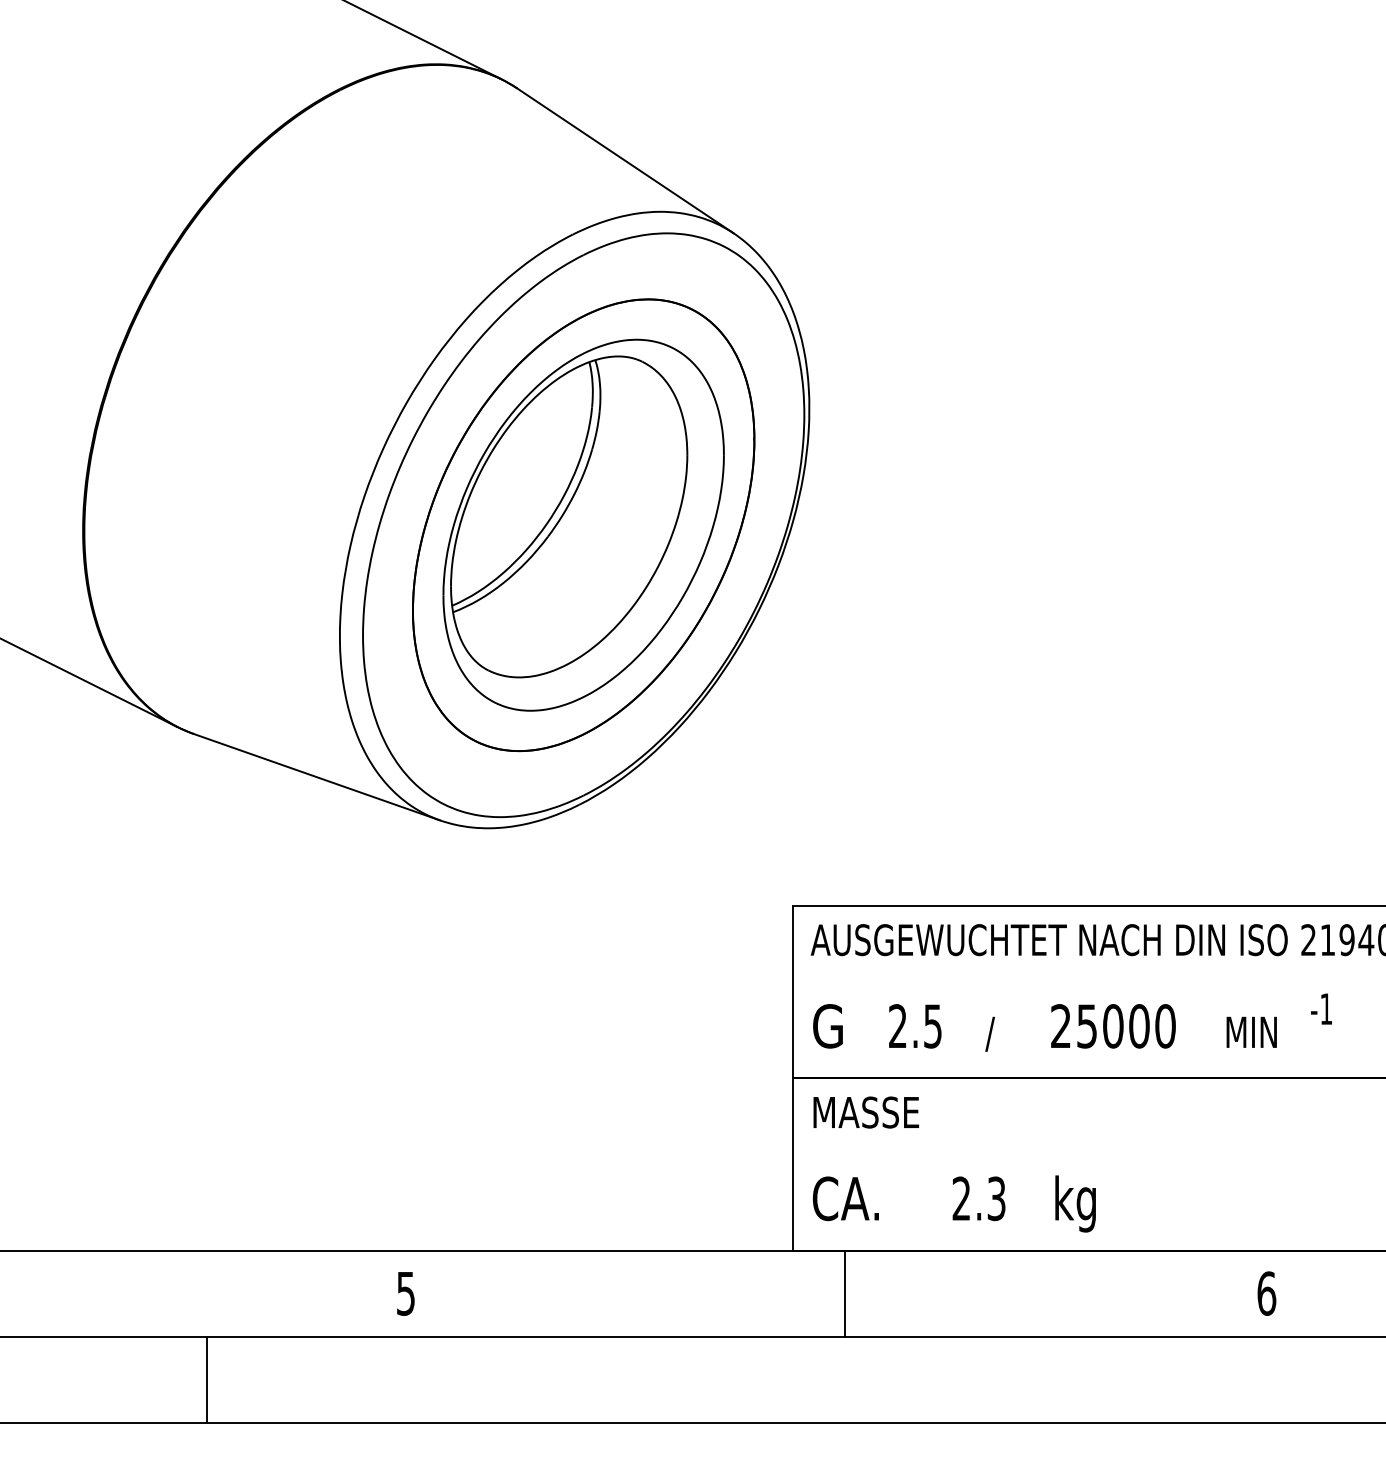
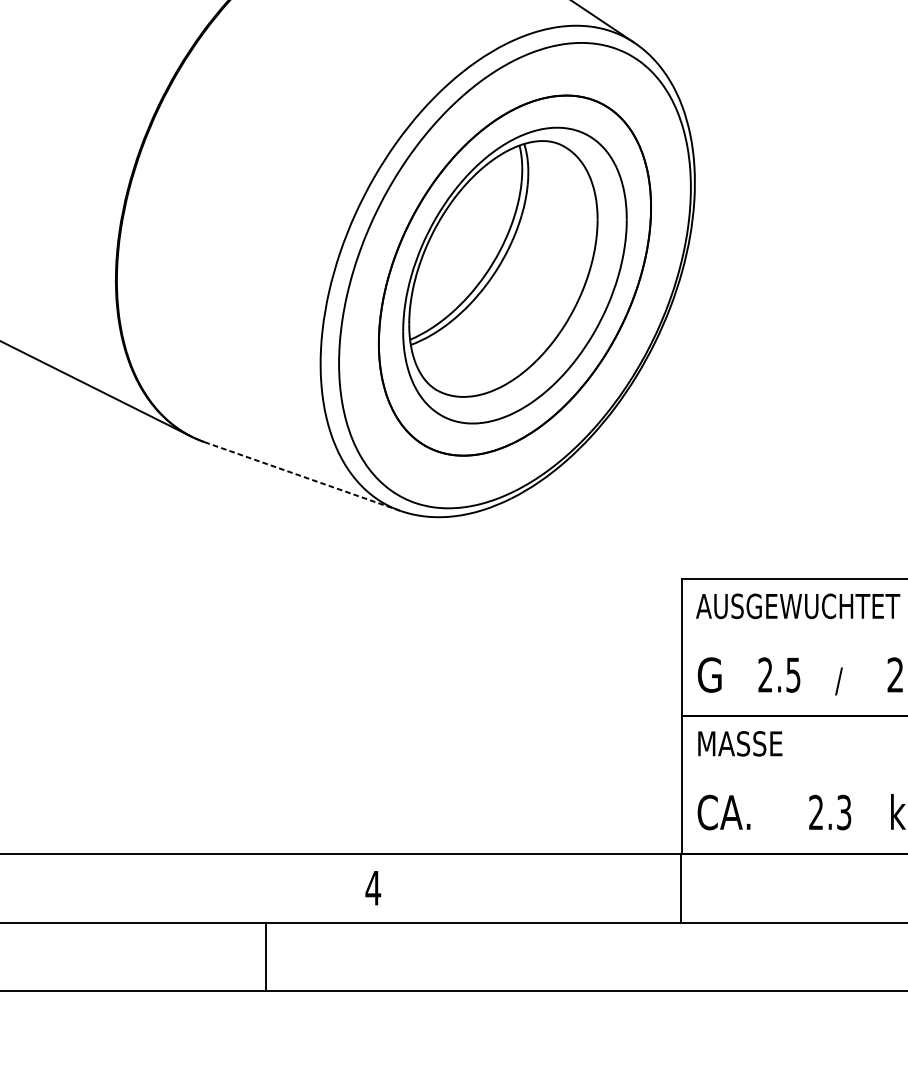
line: (317, 777) -> (302, 476), solid -> dashed
text: (405, 1293) -> (372, 888), 5 -> 4
line: (844, 1293) -> (680, 888), moved
line: (206, 1379) -> (265, 956), moved

